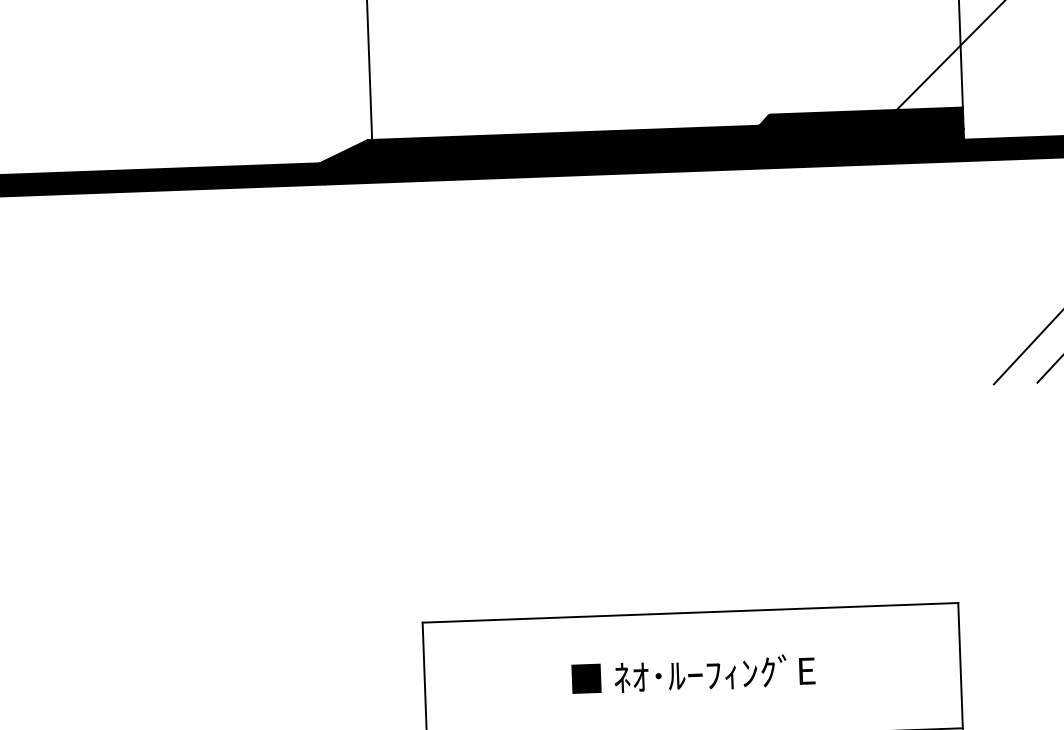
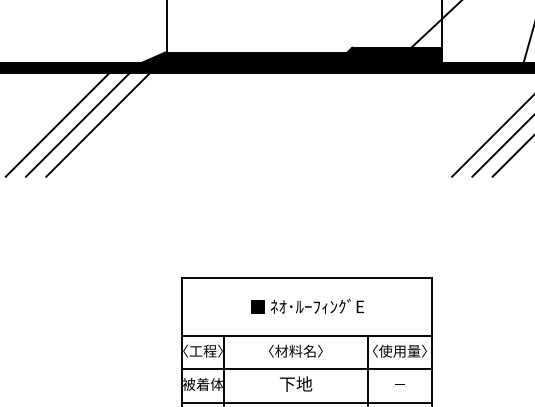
line: (230, 299) -> (98, 124), added
line: (187, 301) -> (78, 124), added
line: (142, 303) -> (57, 124), added

